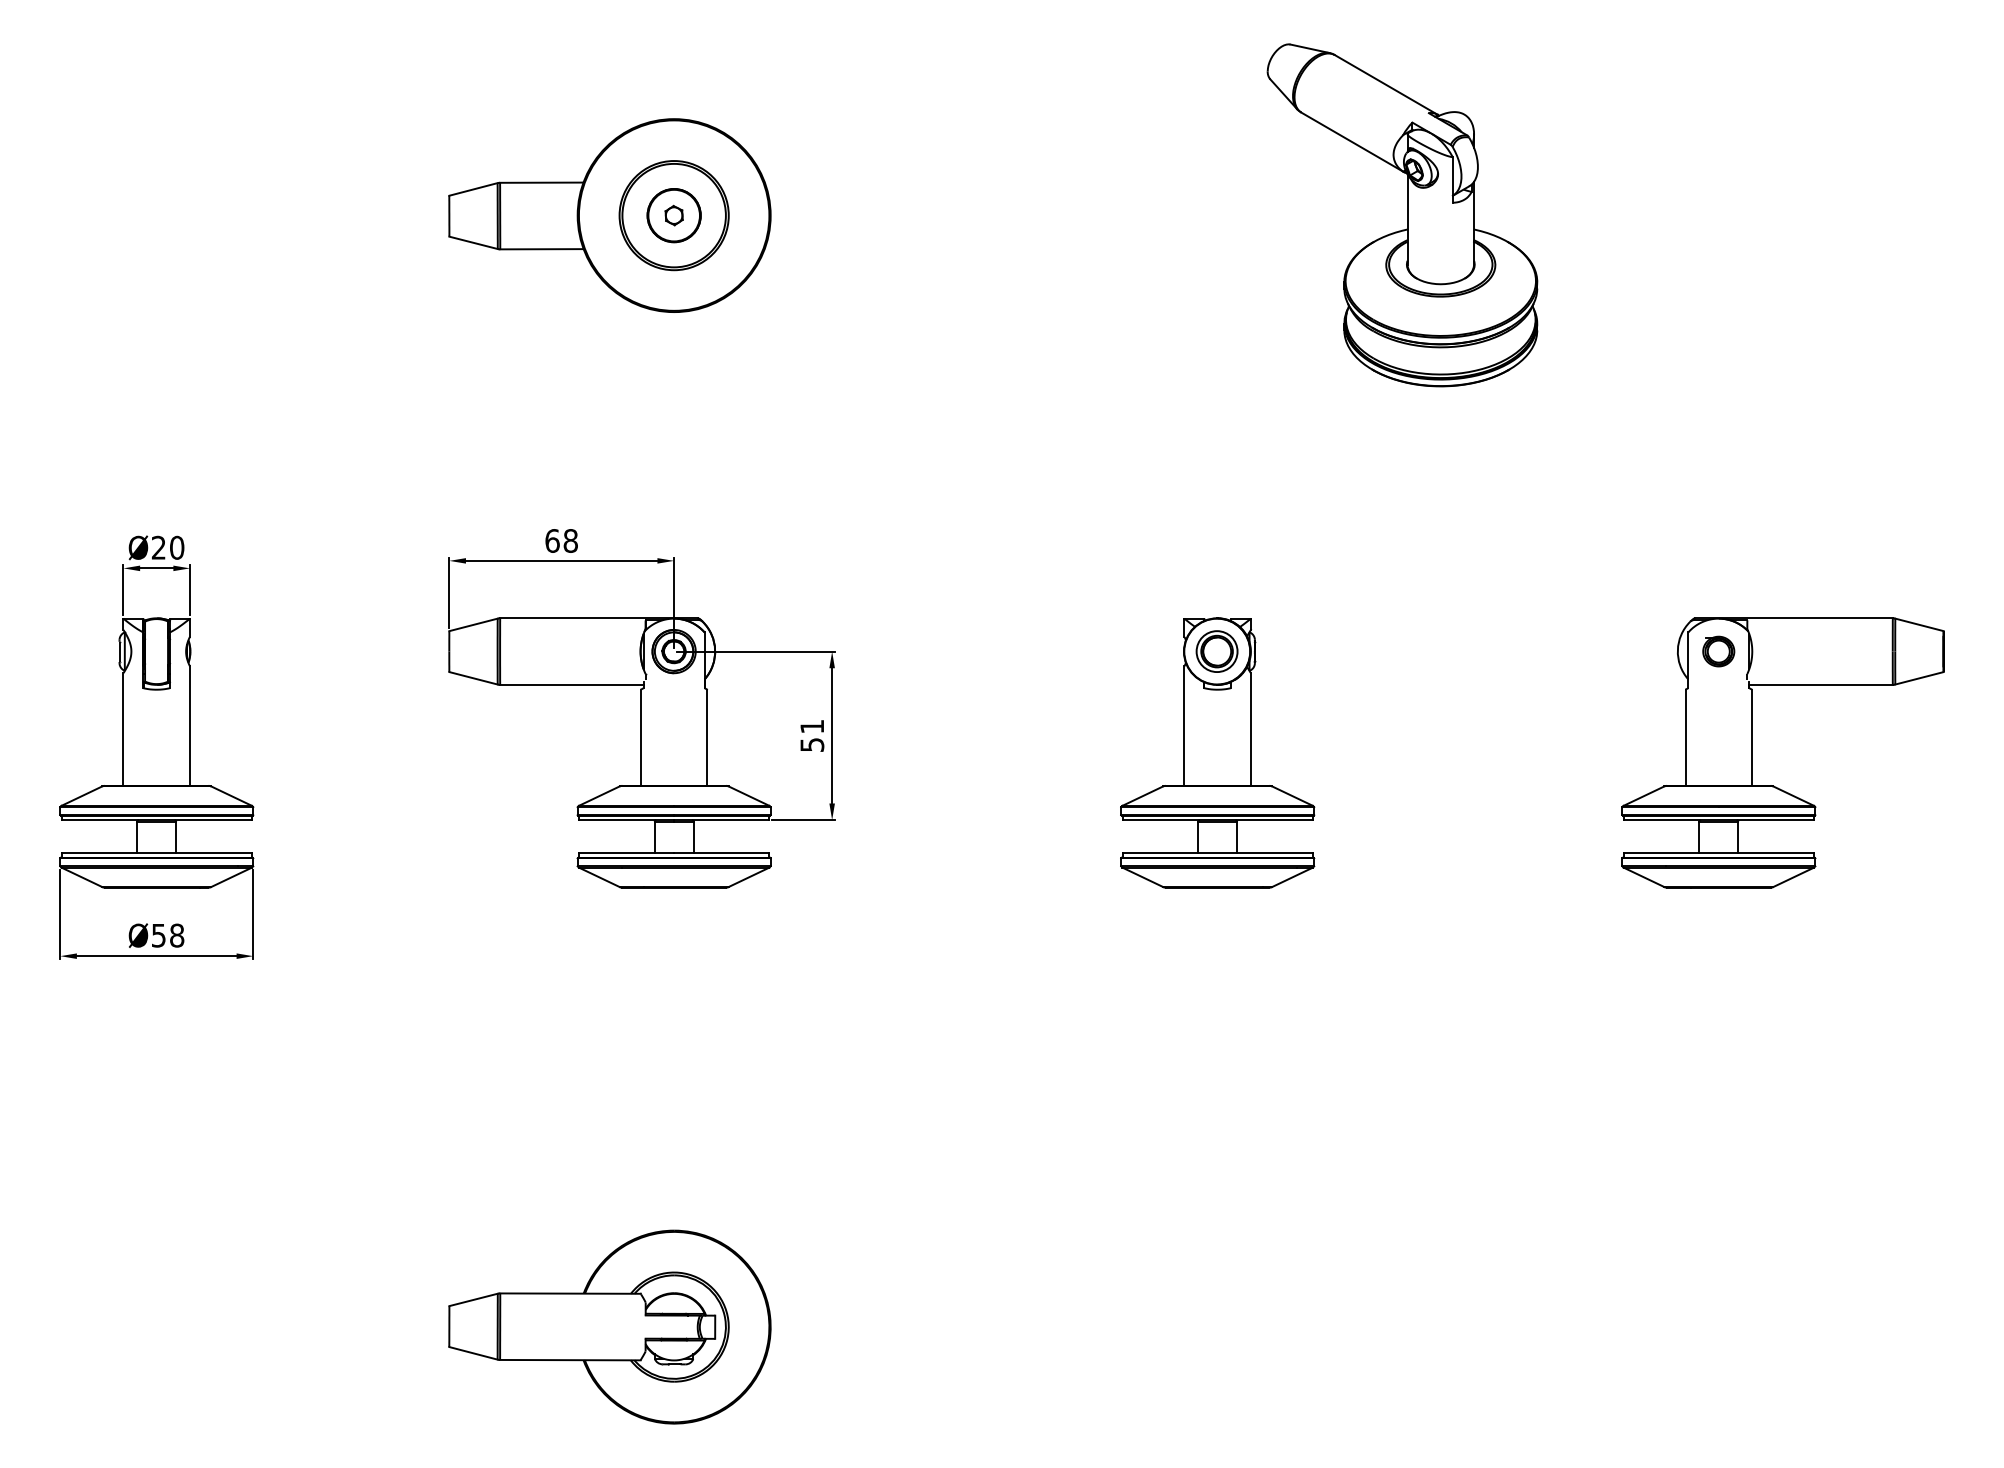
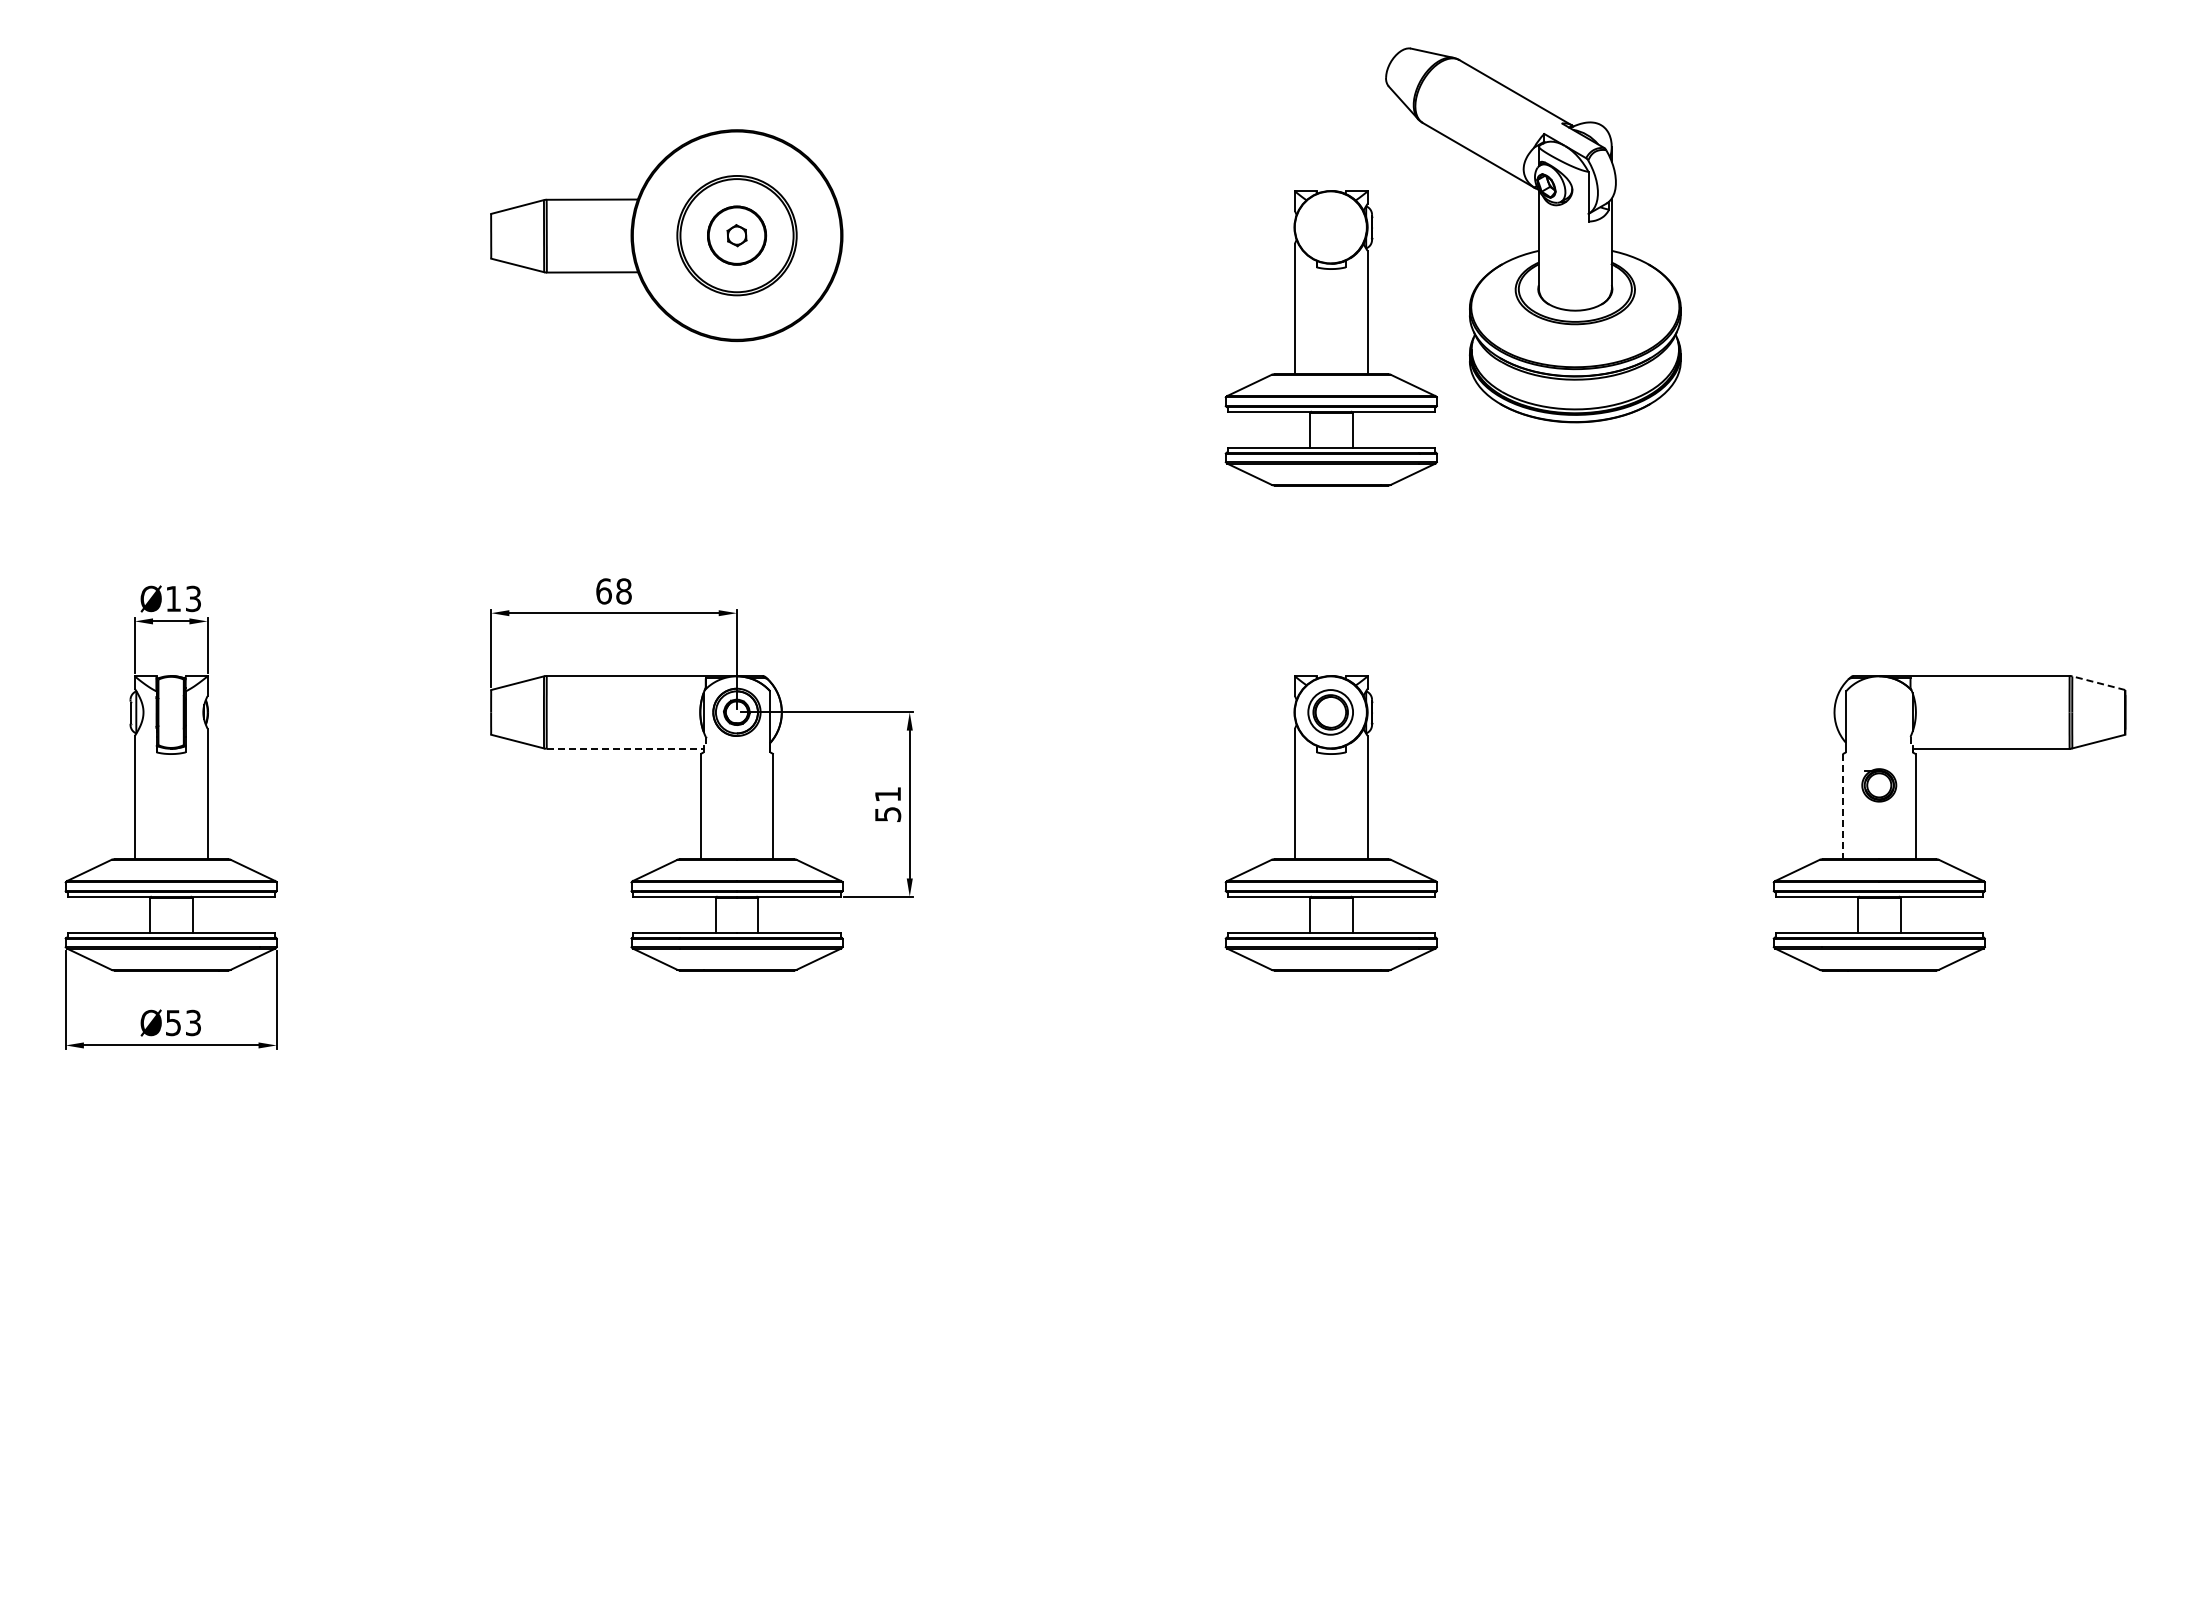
part: (1216, 309) -> (1330, 338), added
text: (167, 547) -> (183, 598), Ø20 -> Ø13
line: (1919, 625) -> (2098, 683), solid -> dashed
part: (1718, 651) -> (1879, 785), moved
line: (572, 684) -> (625, 748), solid -> dashed
line: (1685, 737) -> (1842, 806), solid -> dashed
text: (177, 936) -> (193, 1023), Ø58 -> Ø53
part: (609, 1326) -> (666, 1450), removed

